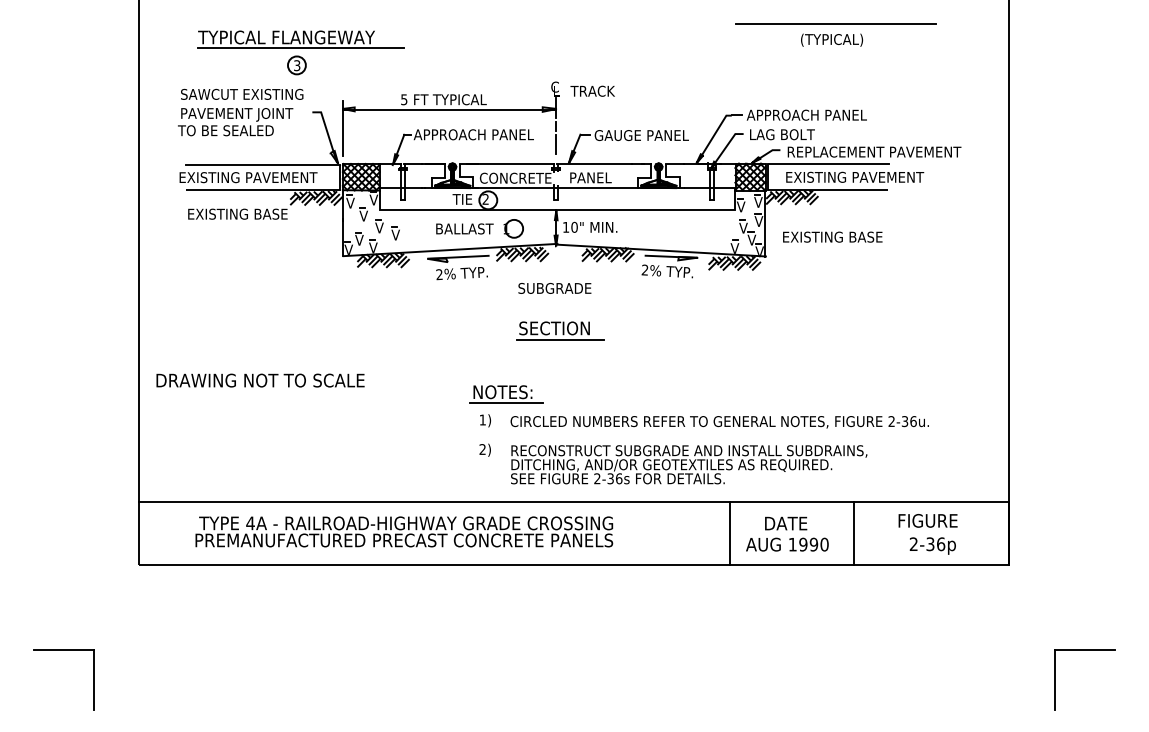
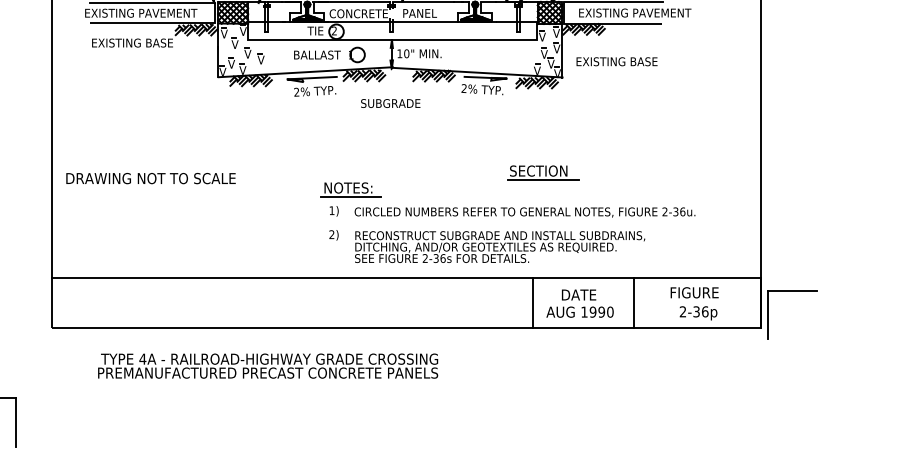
part: (560, 330) -> (543, 172), moved
text: (404, 531) -> (268, 365), moved
part: (1084, 650) -> (792, 290), moved

